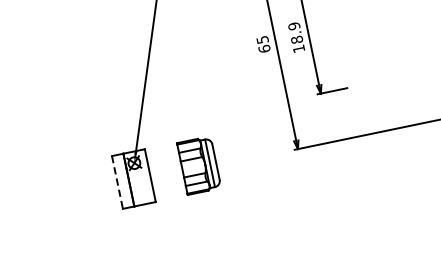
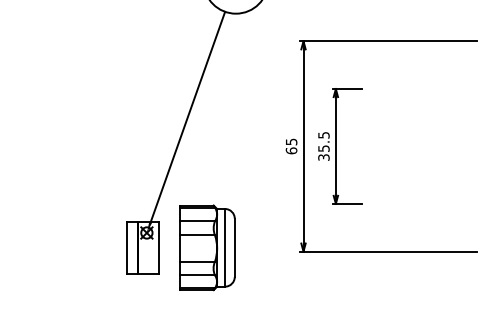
text: (295, 36) -> (323, 145), 18.9 -> 35.5
part: (199, 165) -> (207, 247), size x1.67
line: (117, 182) -> (127, 247), dashed -> solid

